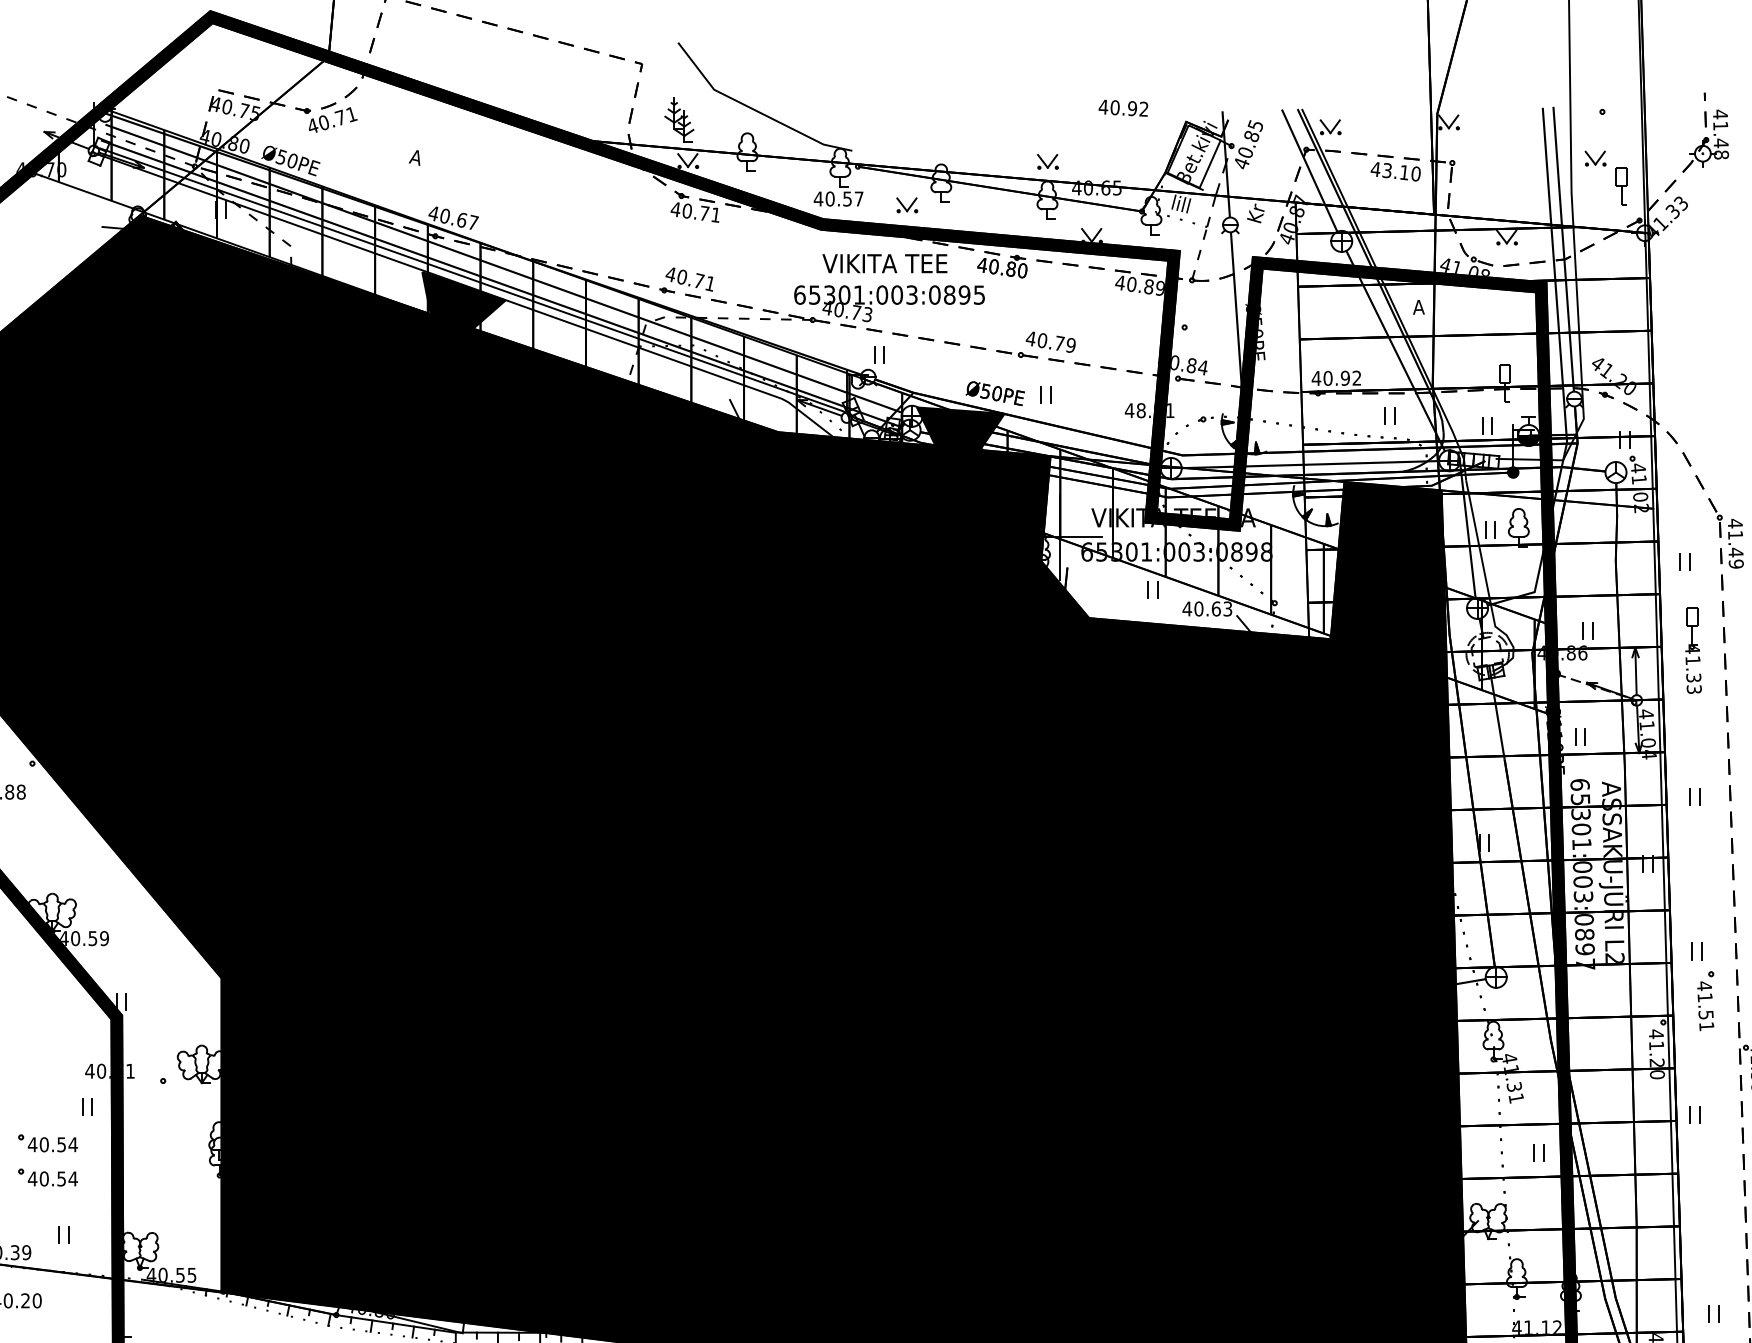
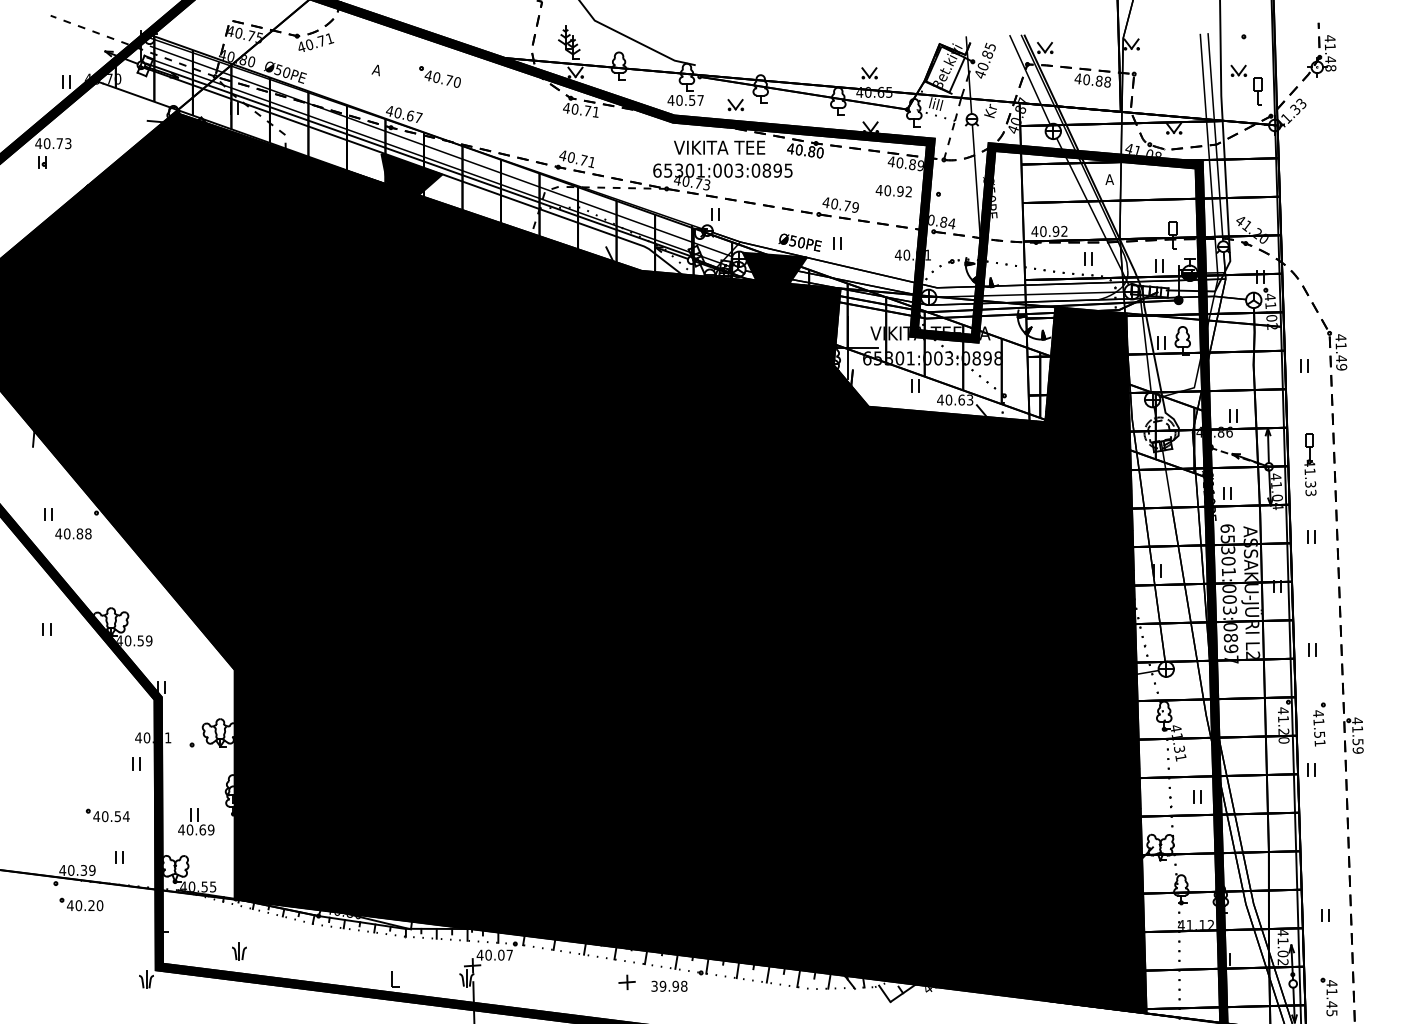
text: (1122, 108) -> (893, 191), moved
part: (1047, 162) -> (869, 73), moved
part: (501, 166) -> (439, 76), added
text: (1402, 171) -> (1097, 80), 43.10 -> 40.88
text: (1140, 411) -> (906, 255), 48.91 -> 40.91
part: (1693, 650) -> (1310, 464), moved
part: (1705, 1000) -> (1319, 724), moved
part: (47, 1143) -> (107, 790), removed
part: (169, 1185) -> (196, 821), added

